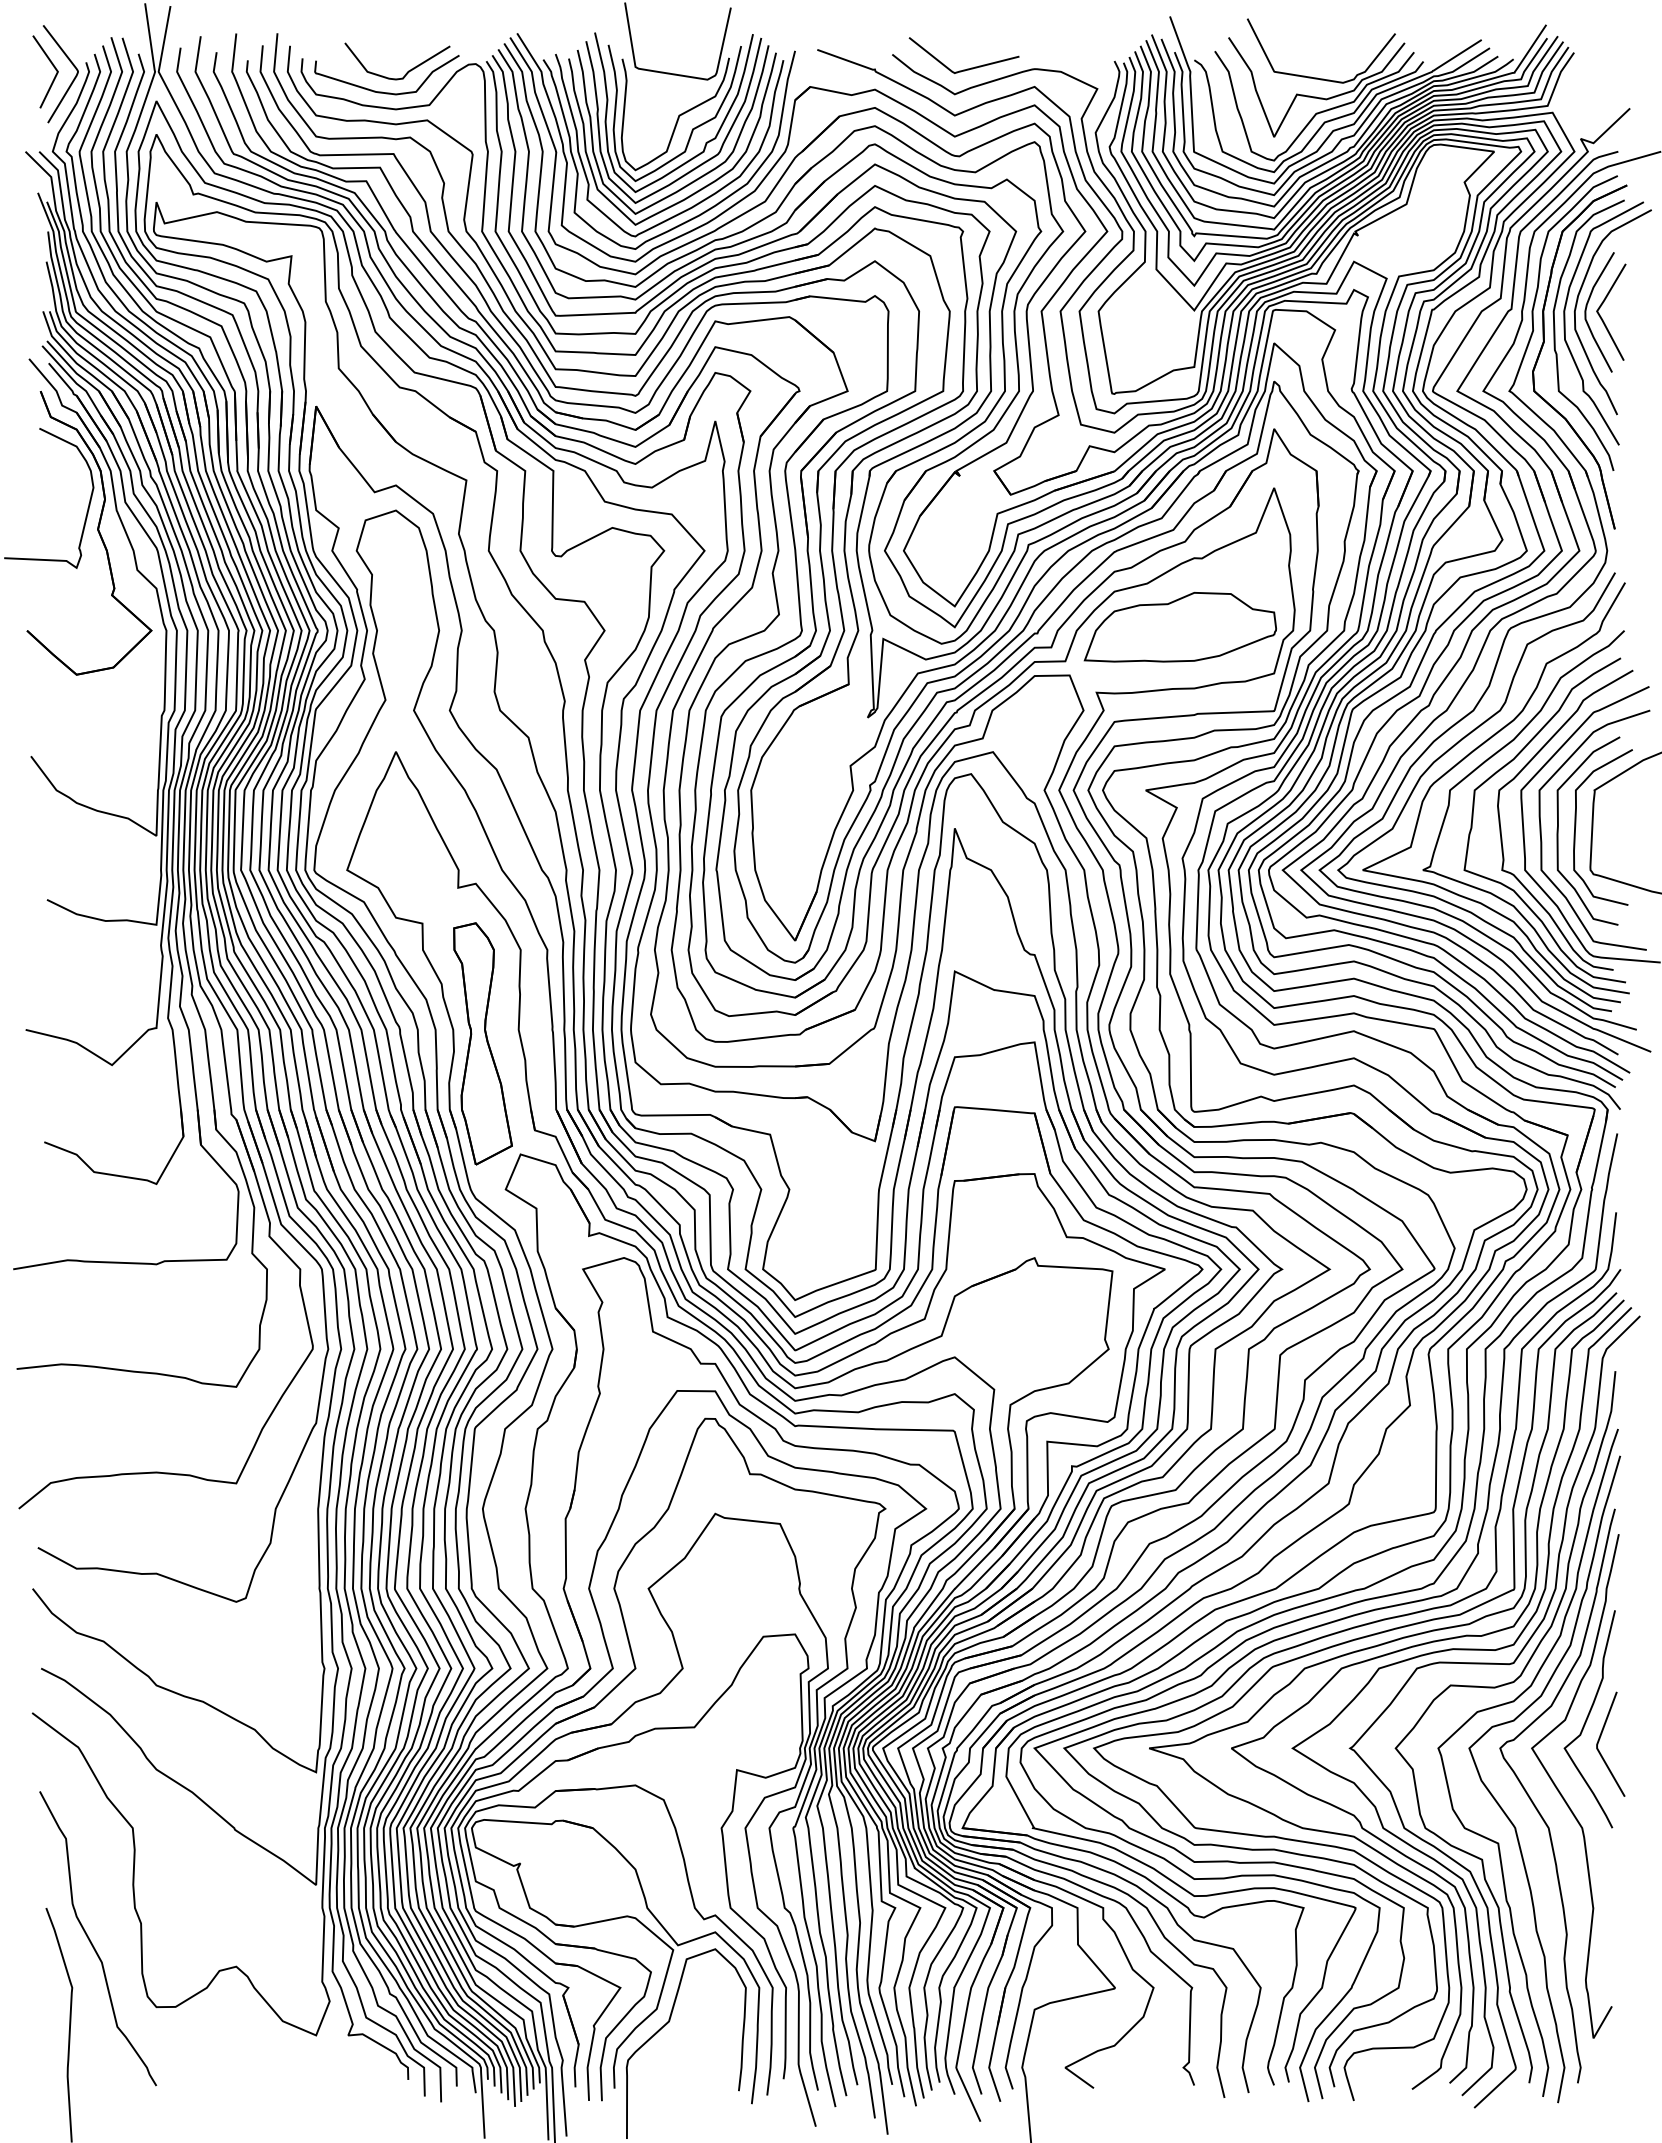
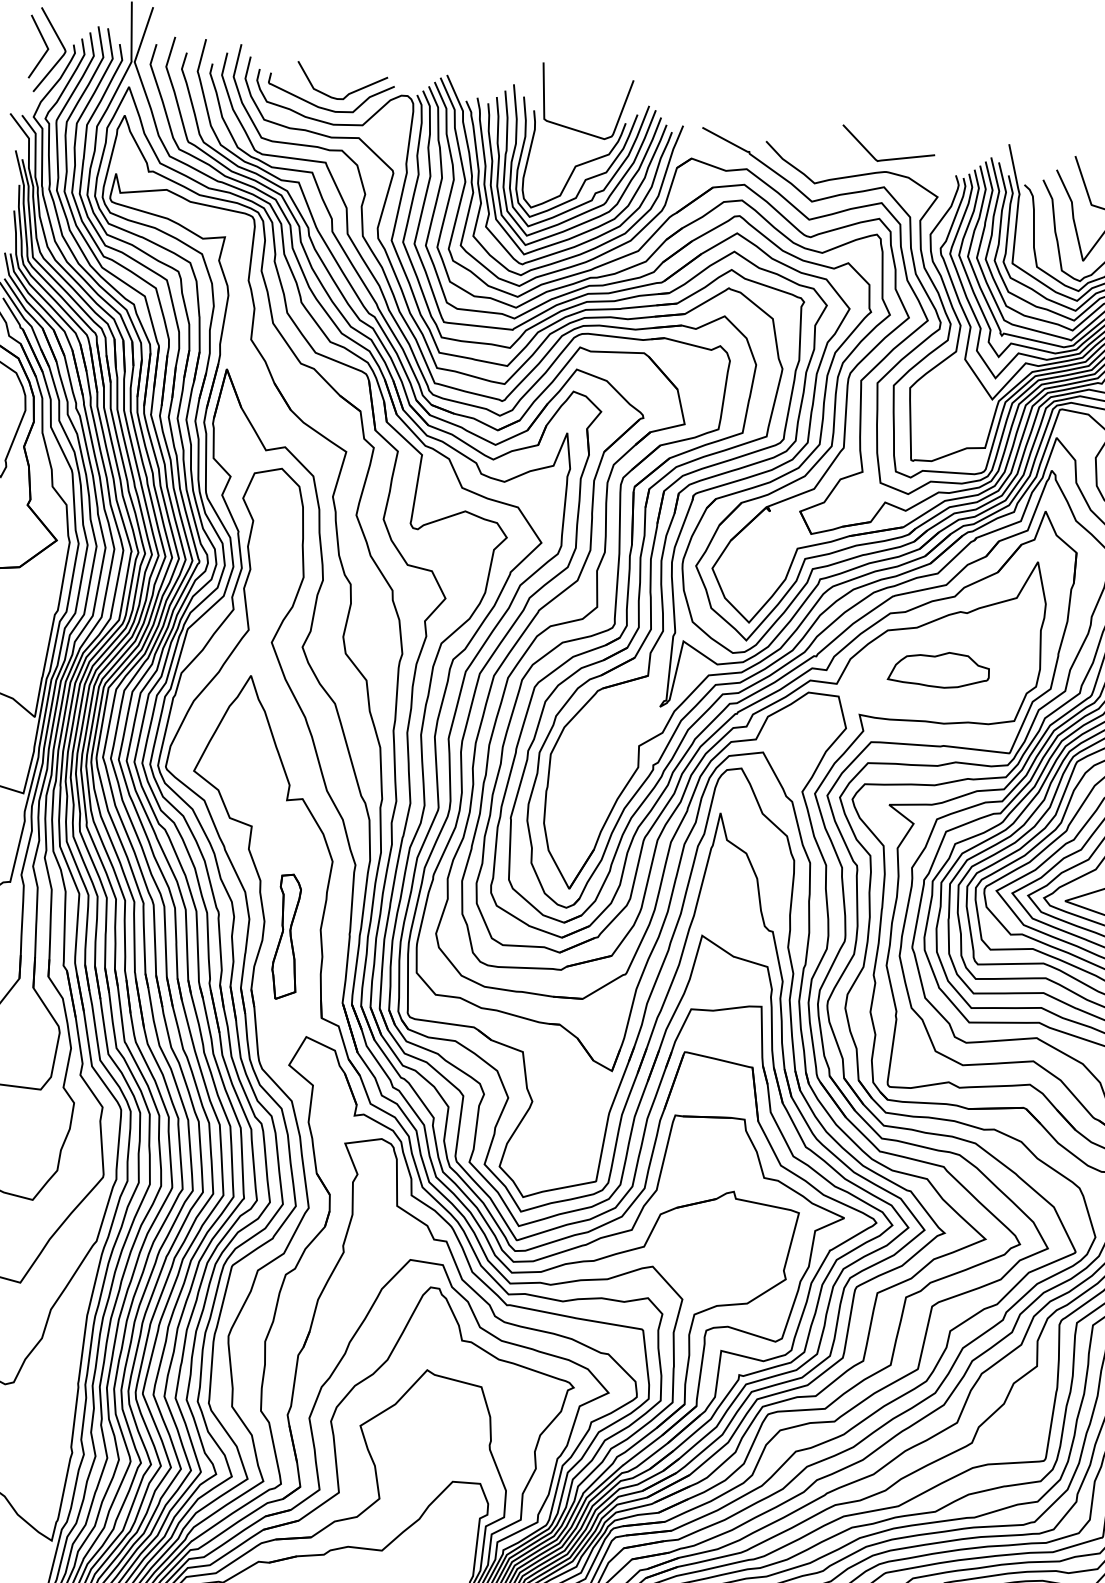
curve: (967, 68) -> (889, 158), moved
part: (1179, 627) -> (939, 669), size x0.6
part: (482, 1043) -> (287, 936), size x0.6

